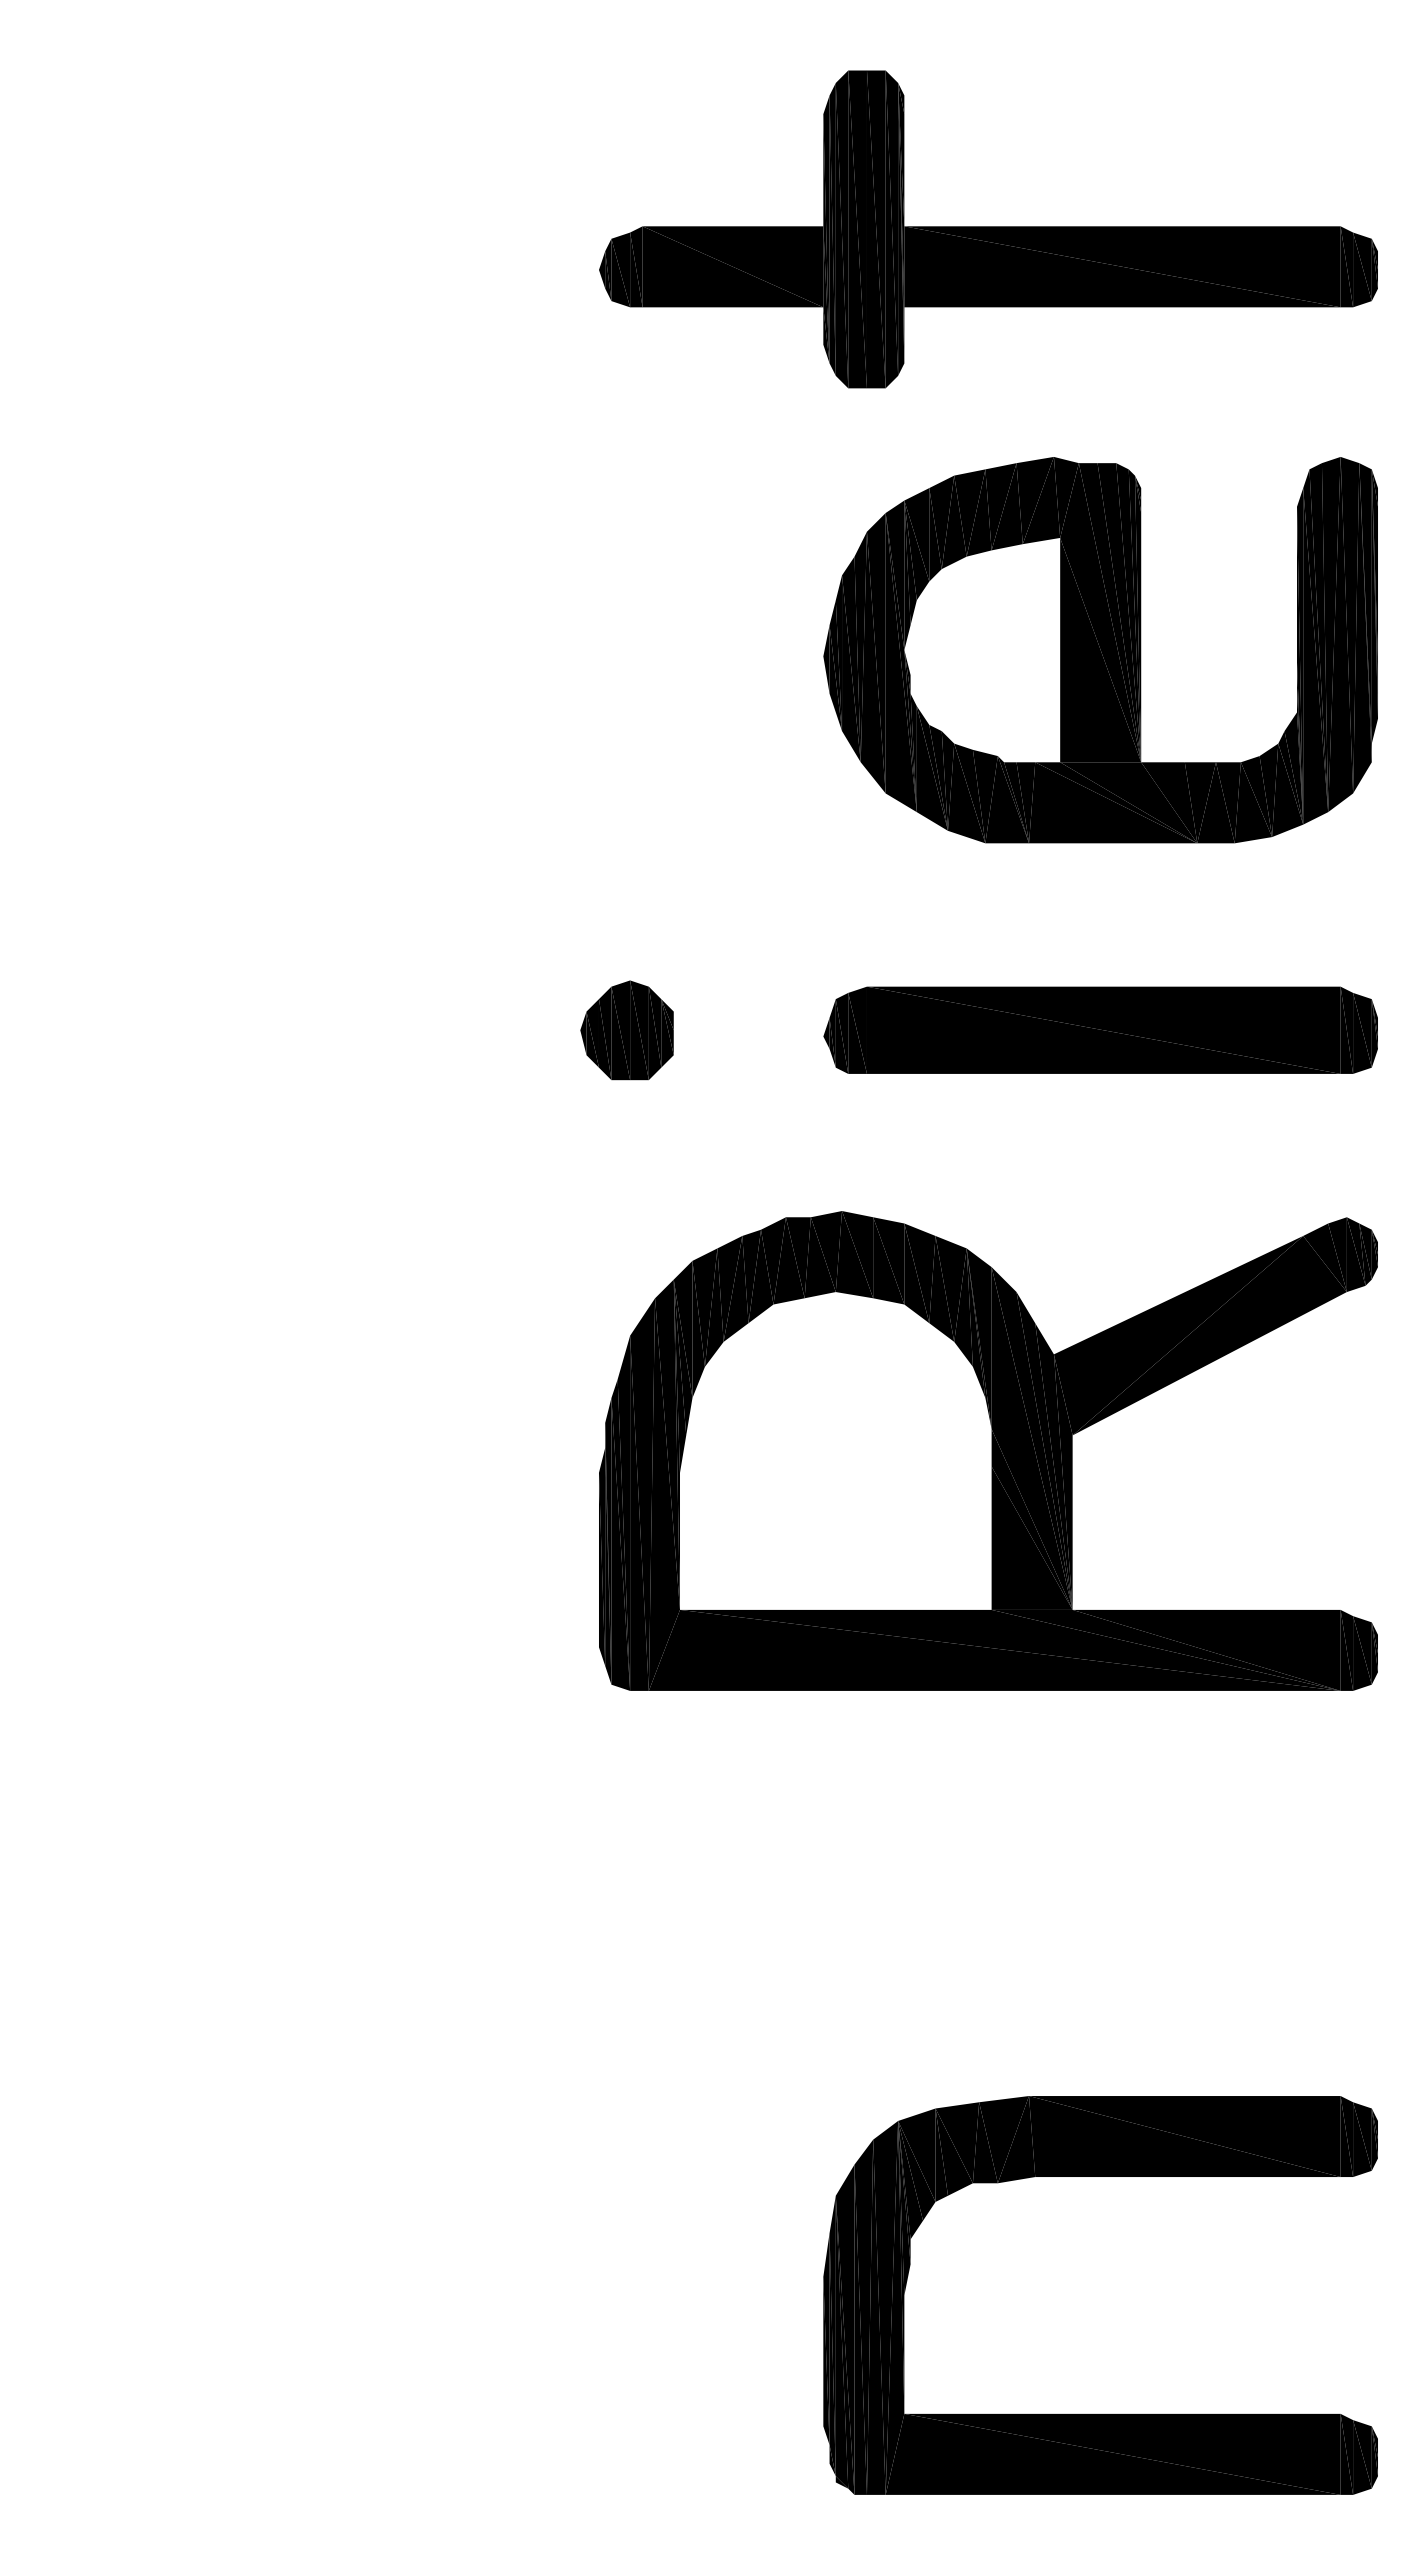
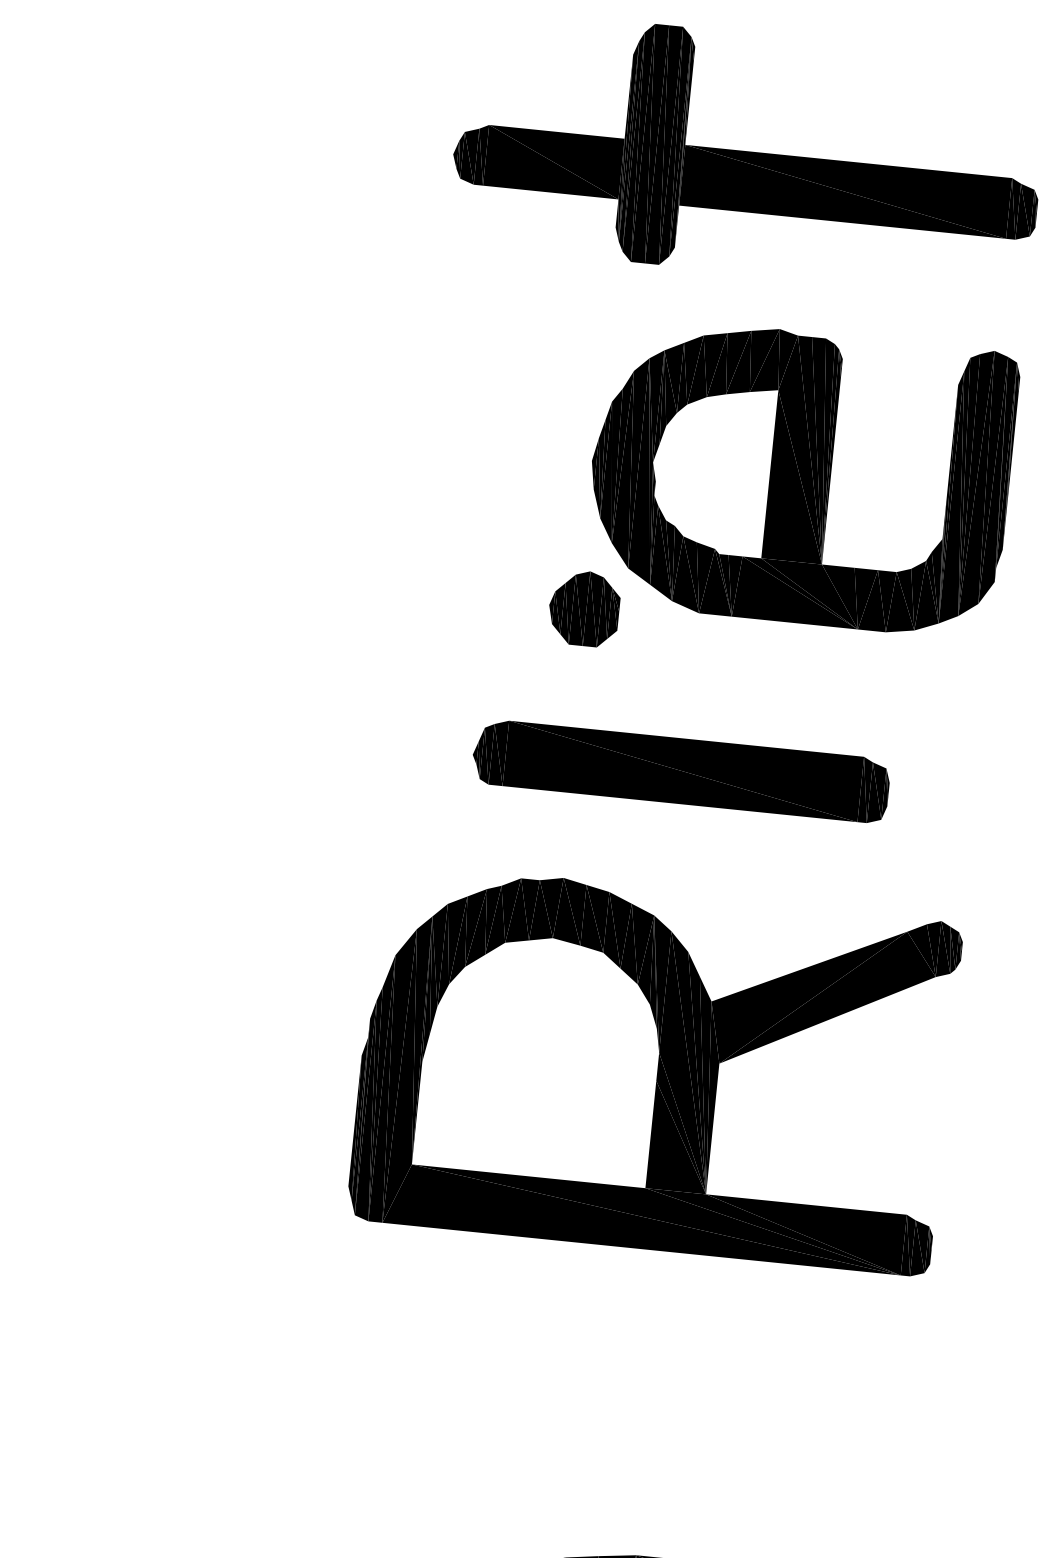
part: (1100, 1029) -> (680, 770), moved
part: (626, 1030) -> (583, 608), moved

